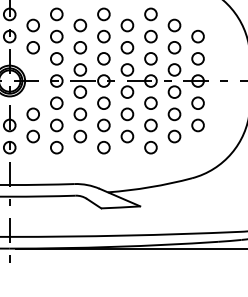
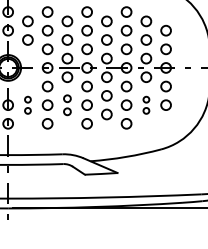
part: (32, 125) -> (27, 105), size x0.6
part: (80, 125) -> (67, 105), size x0.7
part: (174, 125) -> (146, 105), size x0.6

